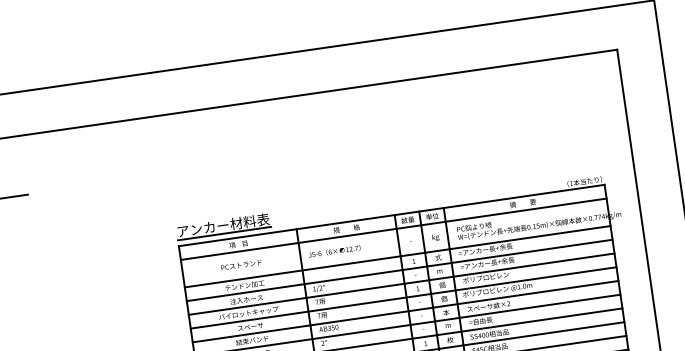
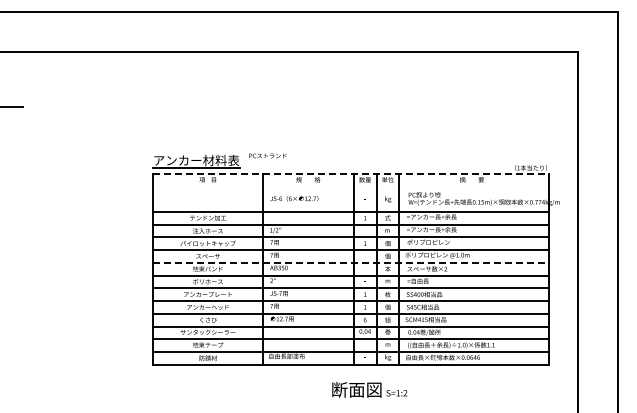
line: (392, 215) -> (351, 173), solid -> dashed
line: (393, 229) -> (350, 186), removed
text: (240, 264) -> (267, 155), moved
line: (406, 311) -> (351, 262), solid -> dashed

